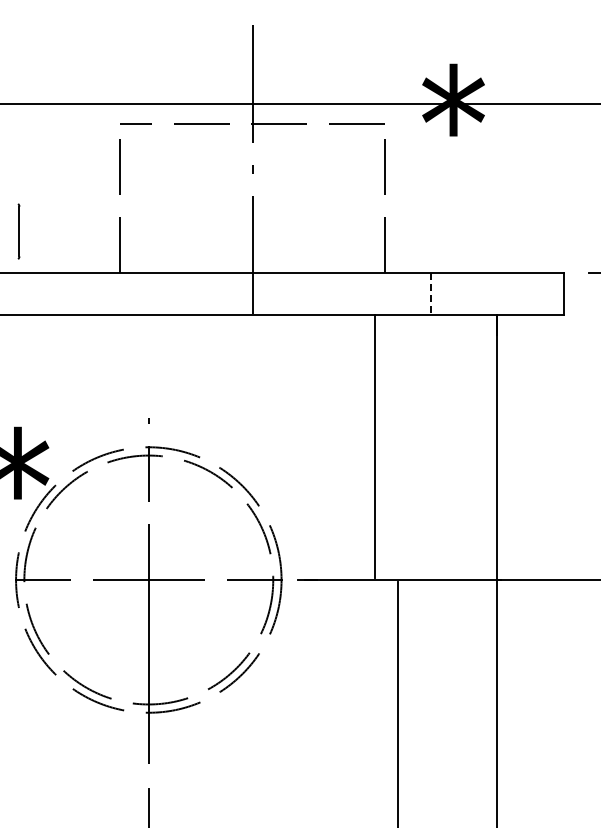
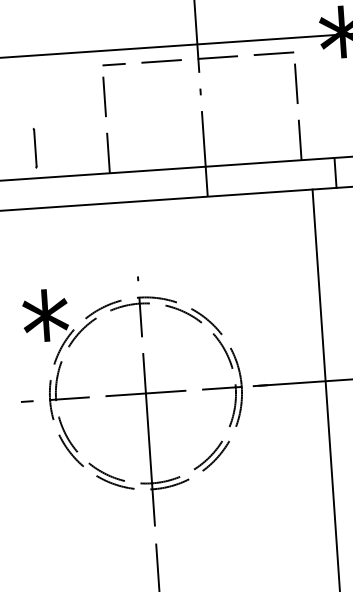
line: (430, 293) -> (335, 172), dashed -> solid
line: (374, 446) -> (318, 284), moved

